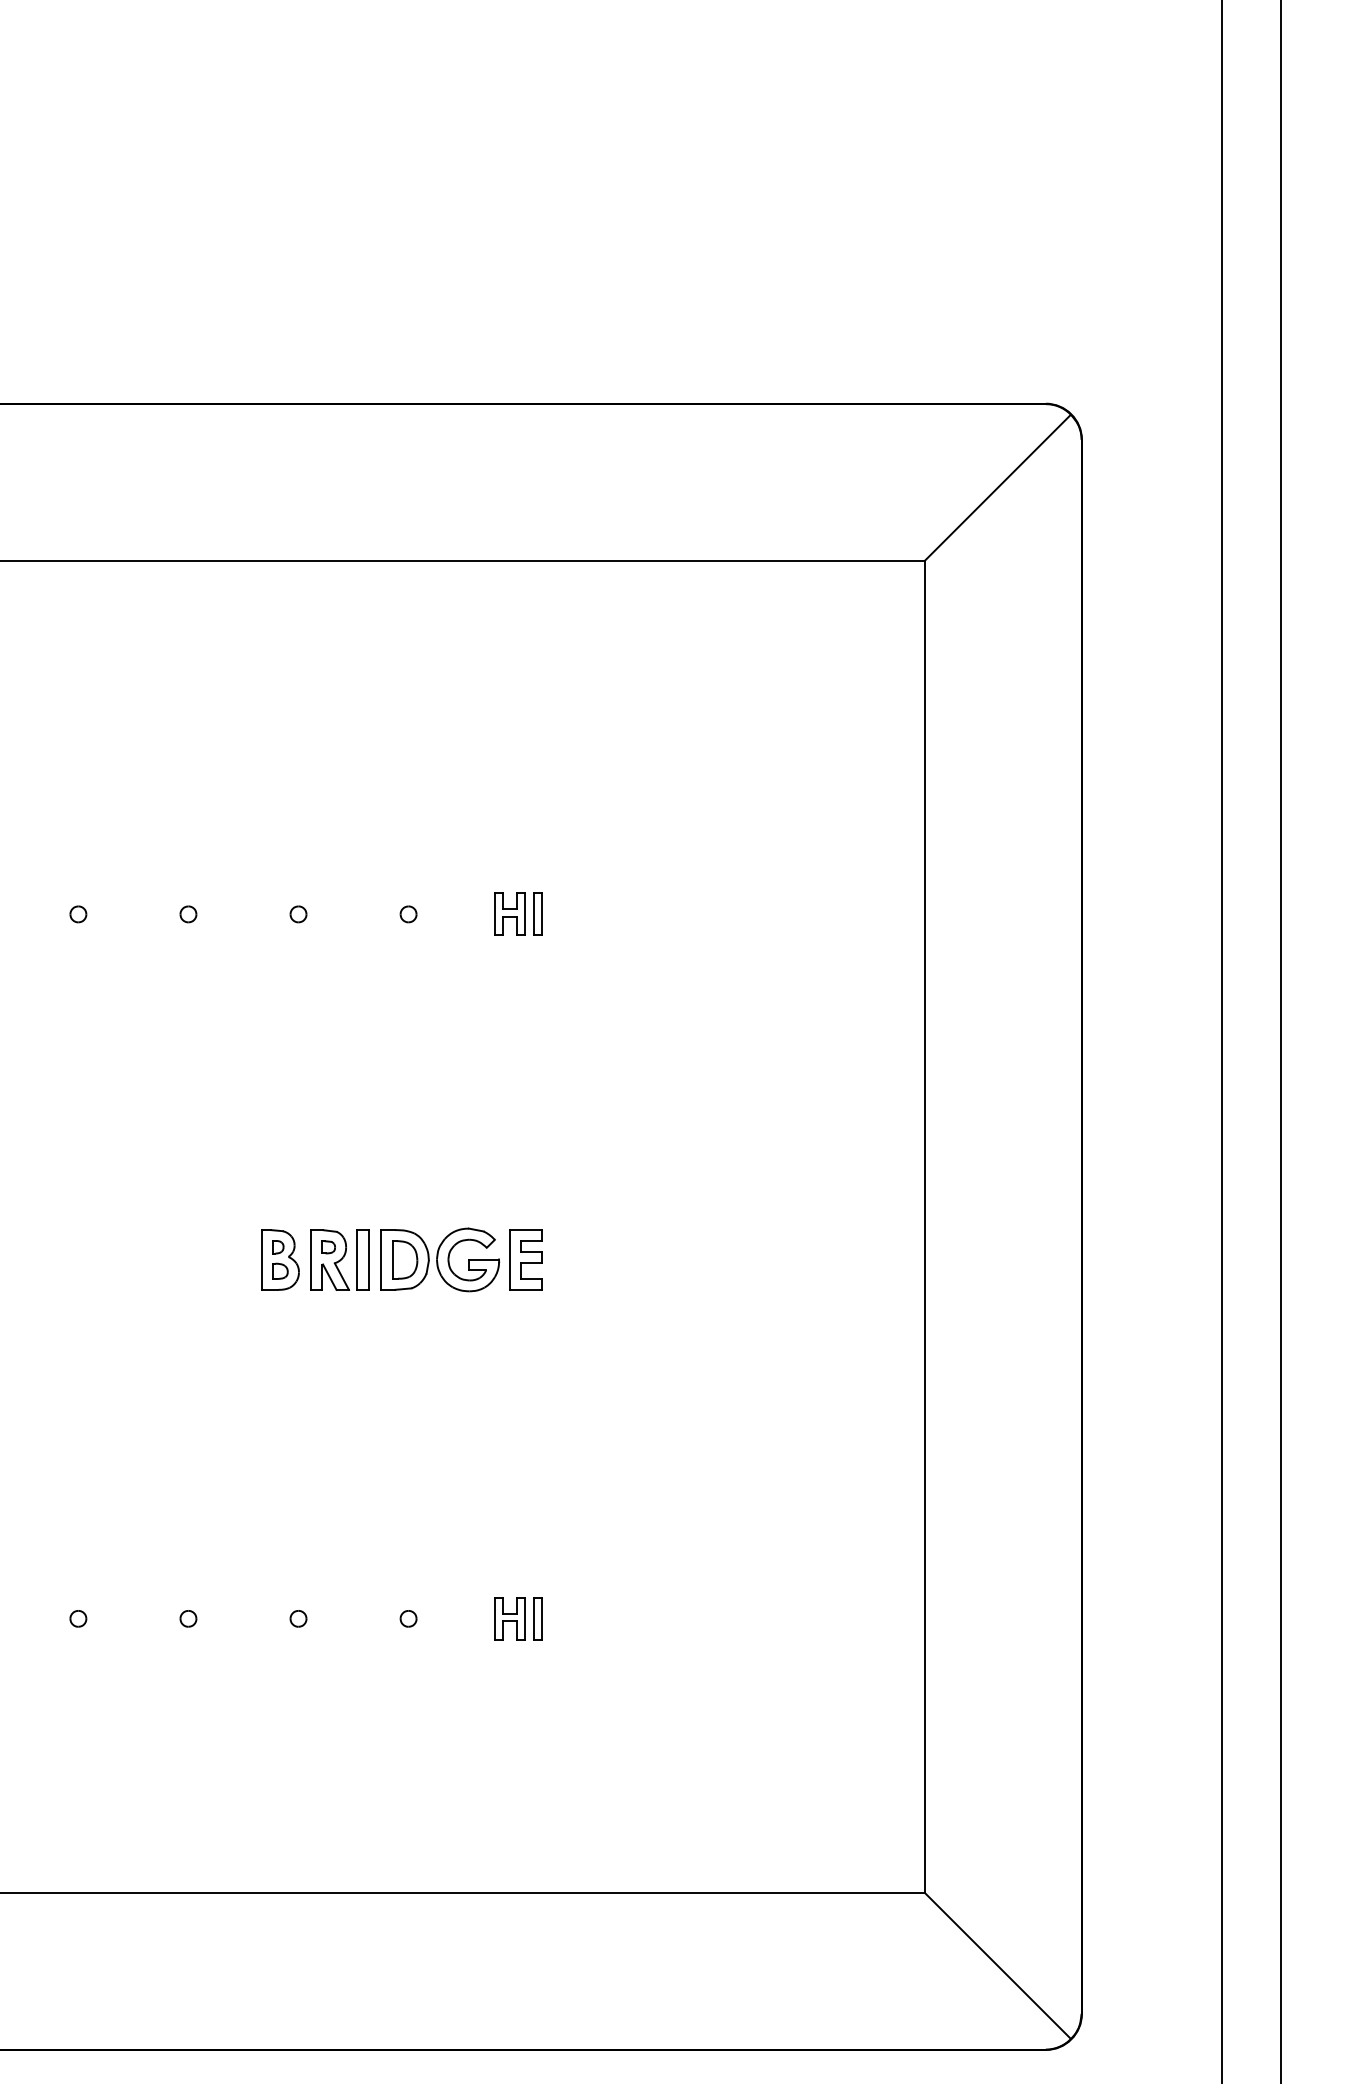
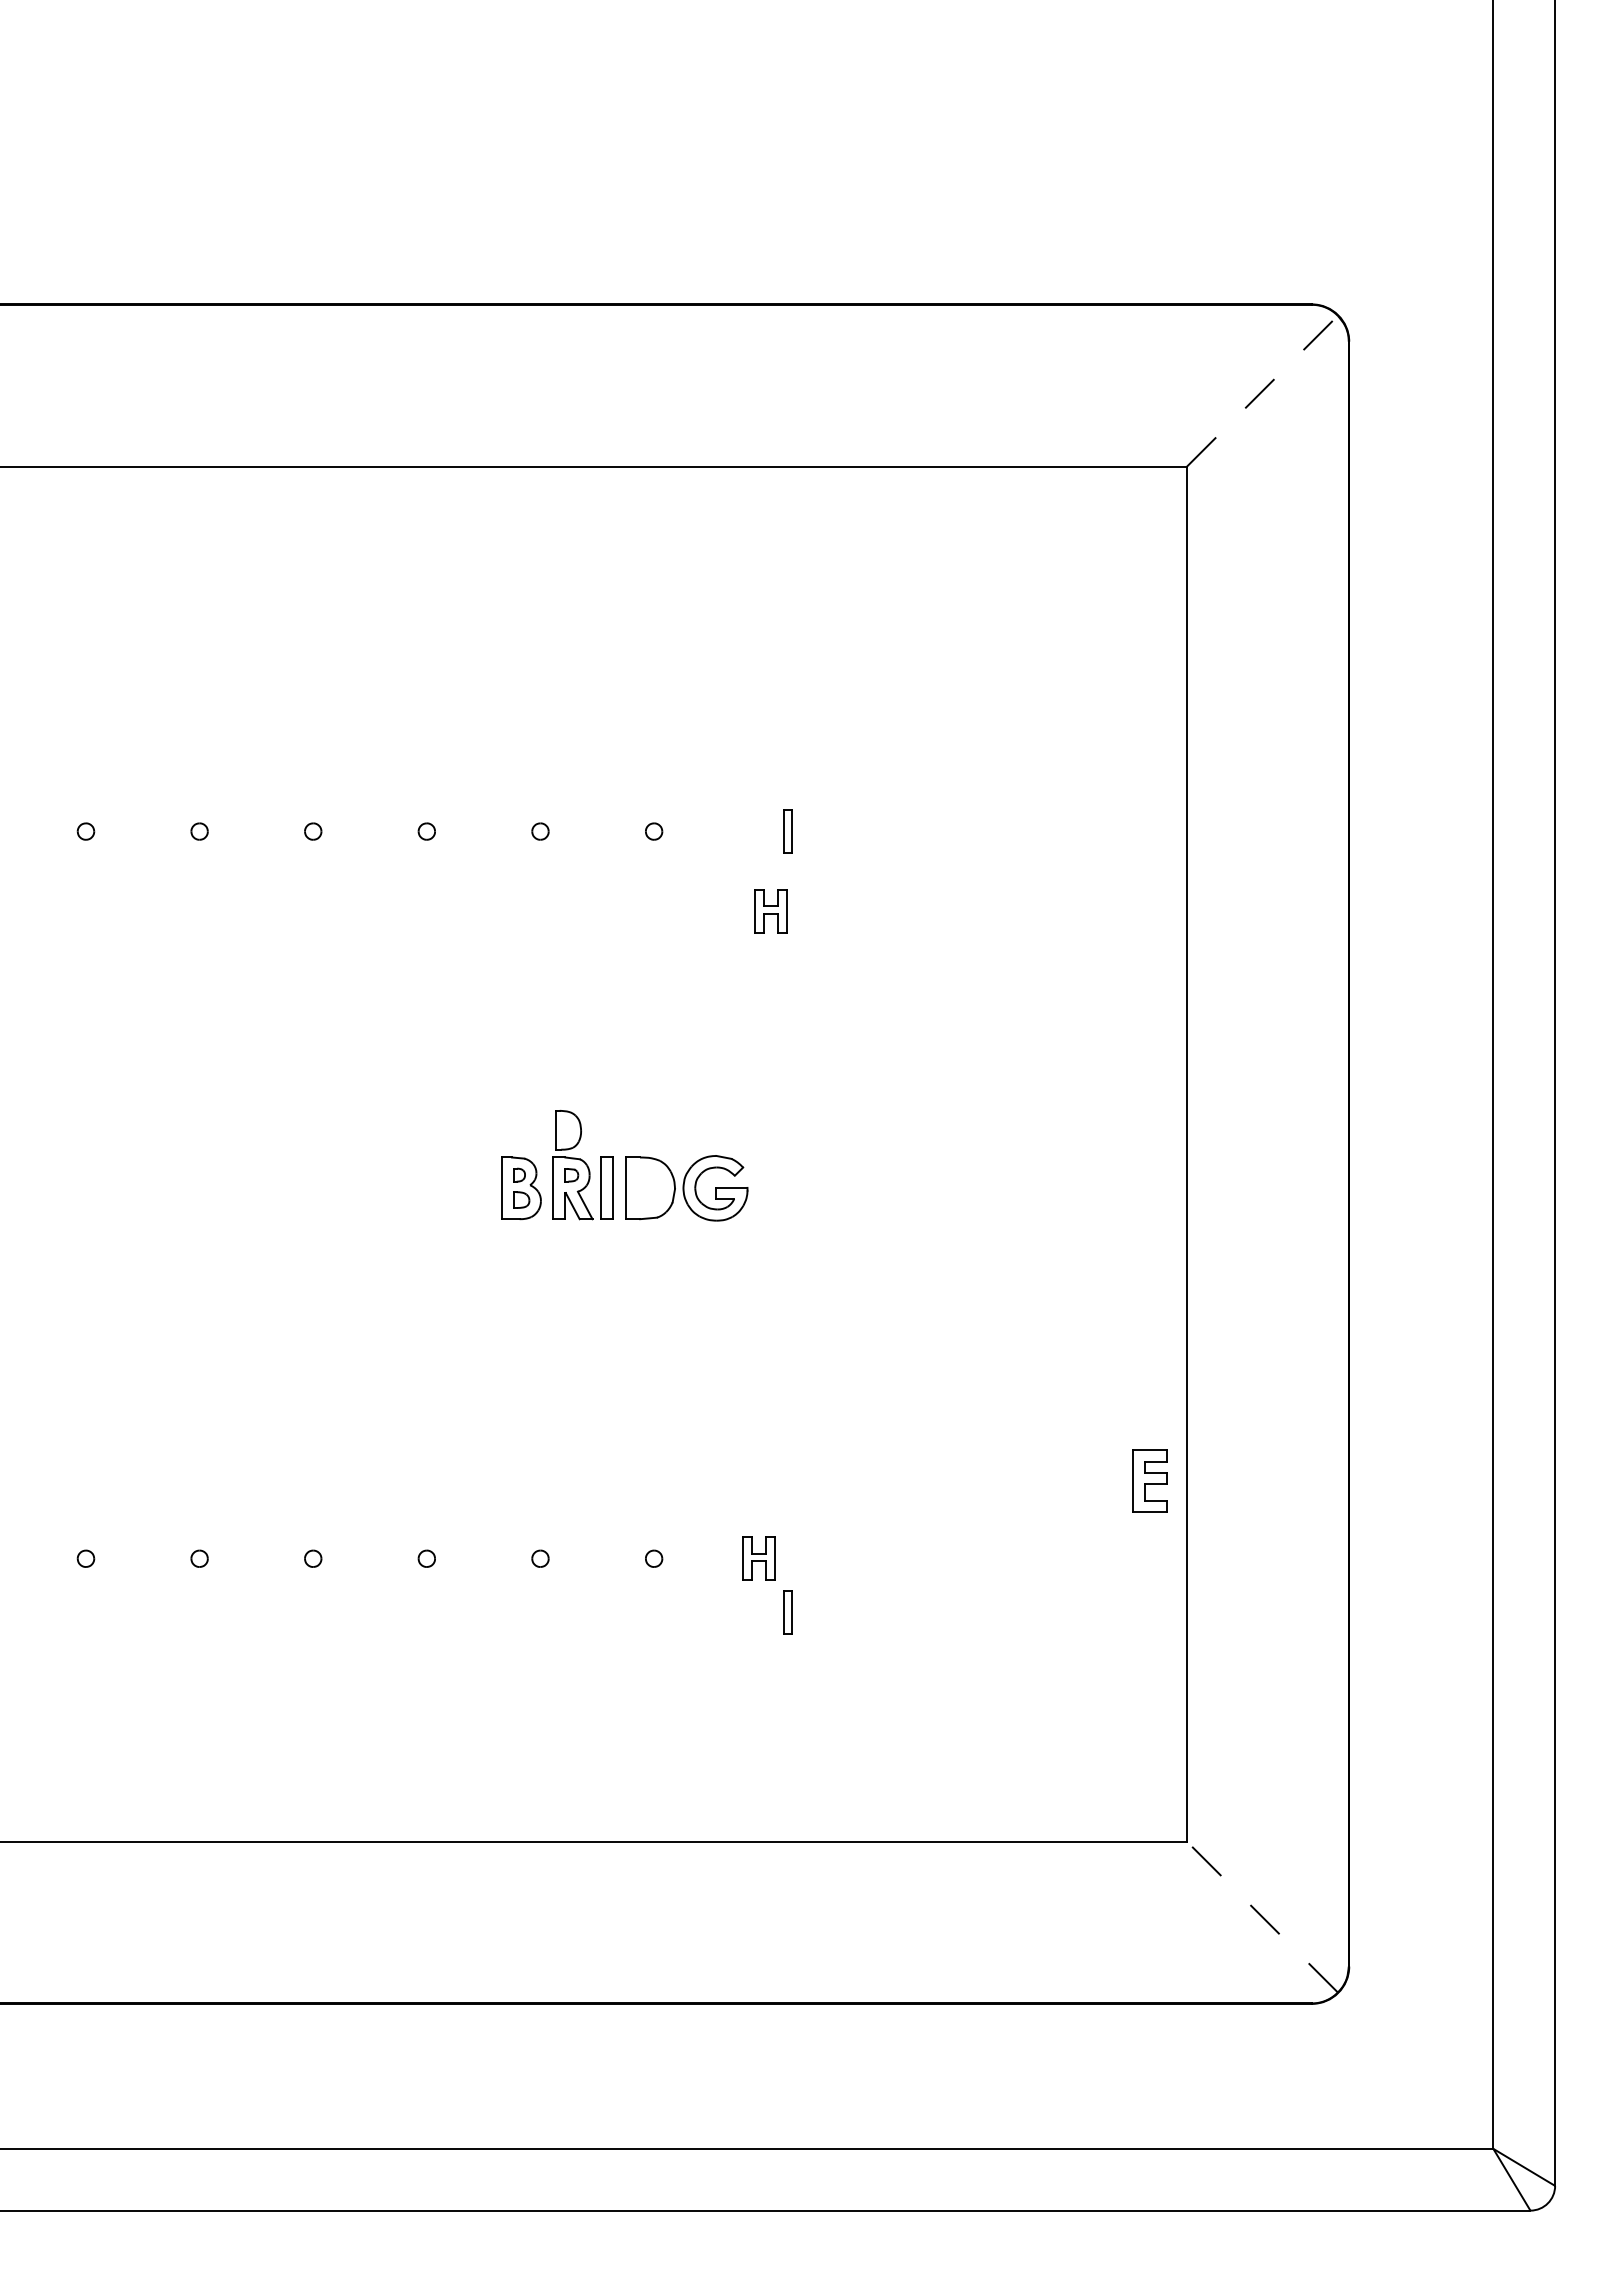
line: (997, 488) -> (1262, 391), solid -> dashed
part: (509, 914) -> (770, 911), moved
part: (525, 1259) -> (1149, 1480), moved
part: (405, 1260) -> (568, 1130), moved
part: (537, 1618) -> (787, 1612), moved
line: (997, 1966) -> (1262, 1917), solid -> dashed

